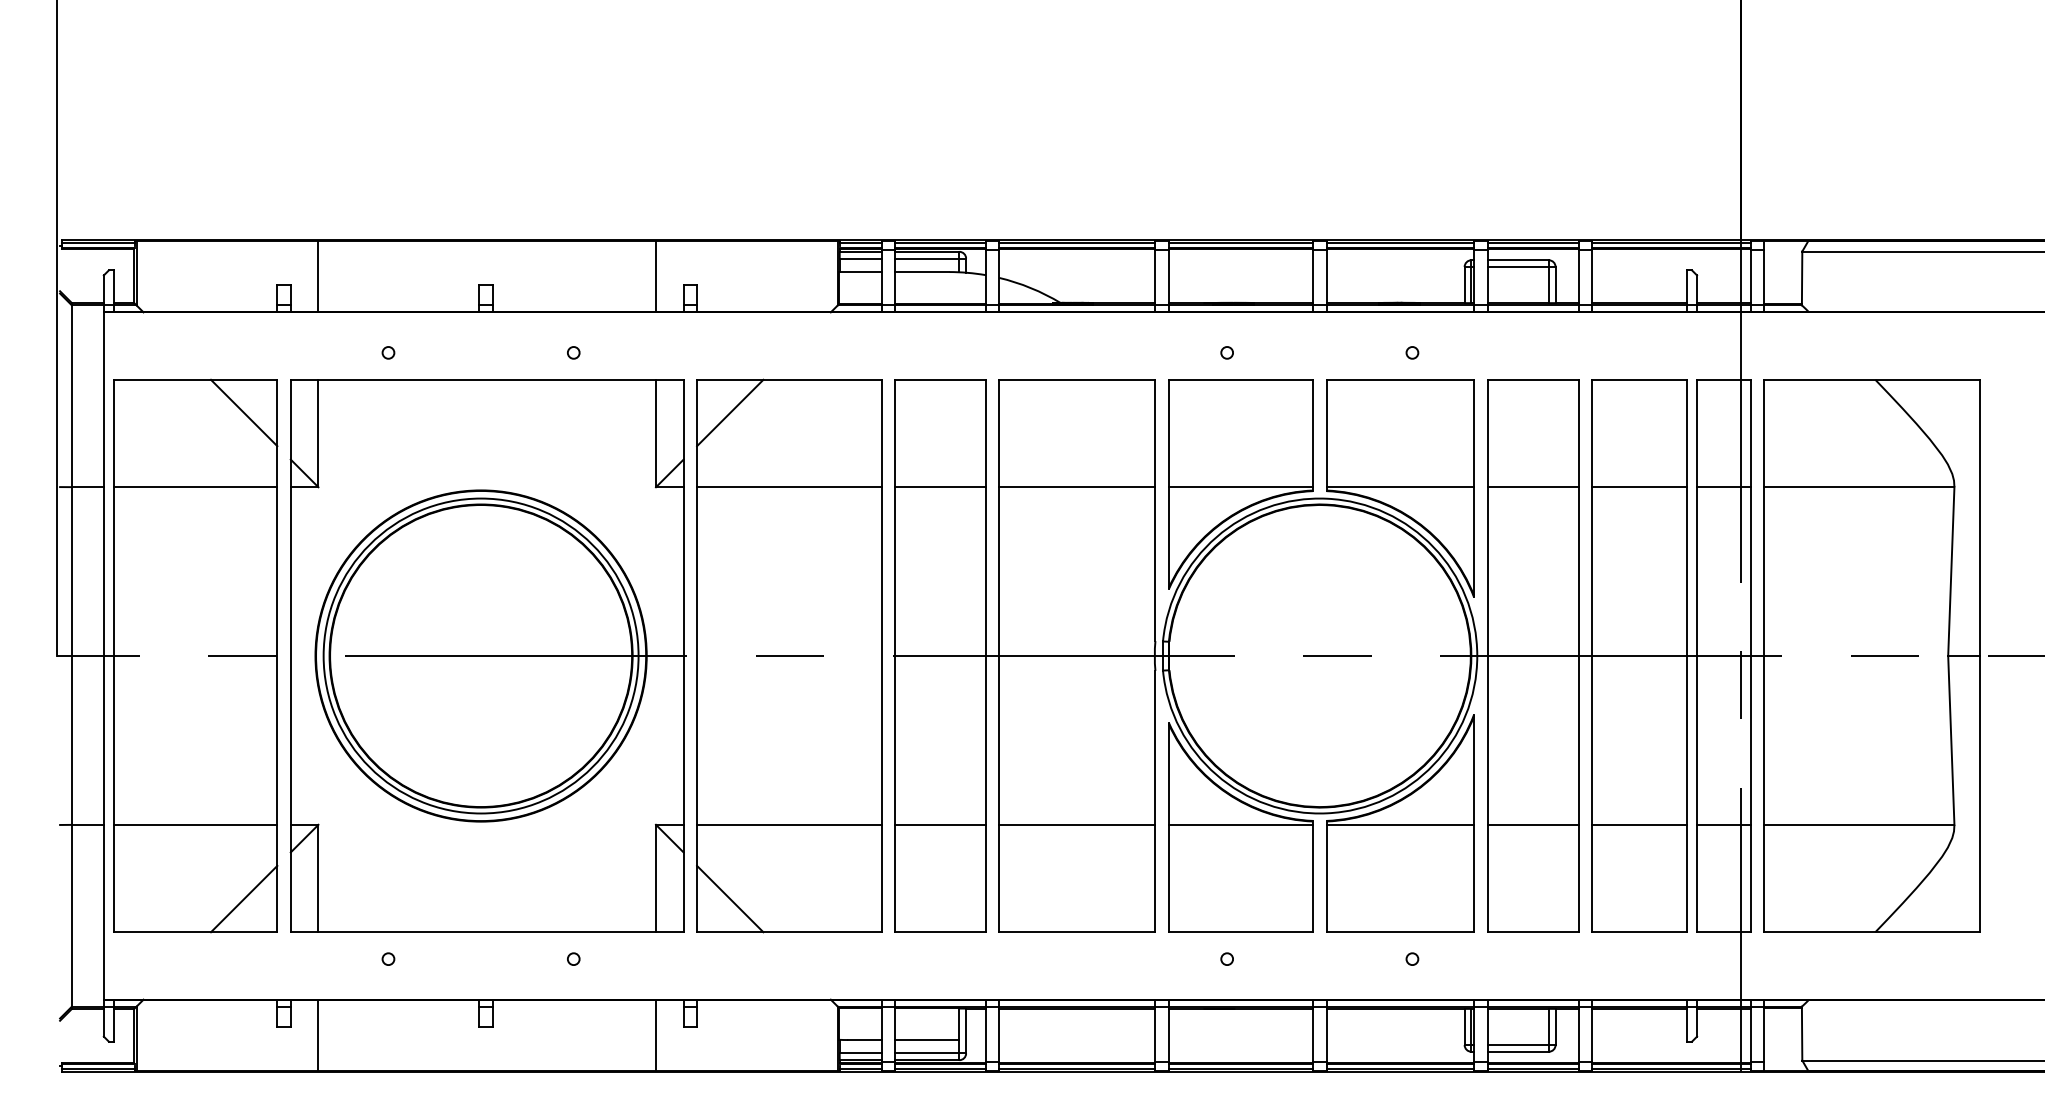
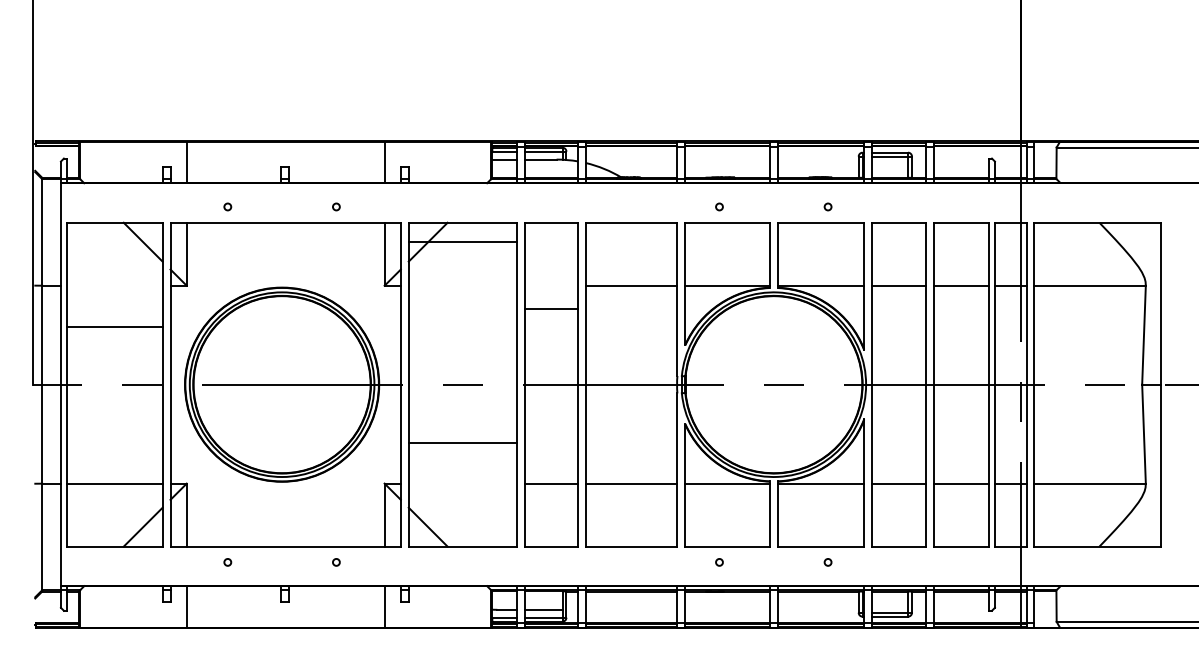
line: (195, 486) -> (114, 326), moved
line: (788, 486) -> (462, 241), moved
line: (938, 486) -> (550, 308), moved
line: (788, 824) -> (462, 442), moved

